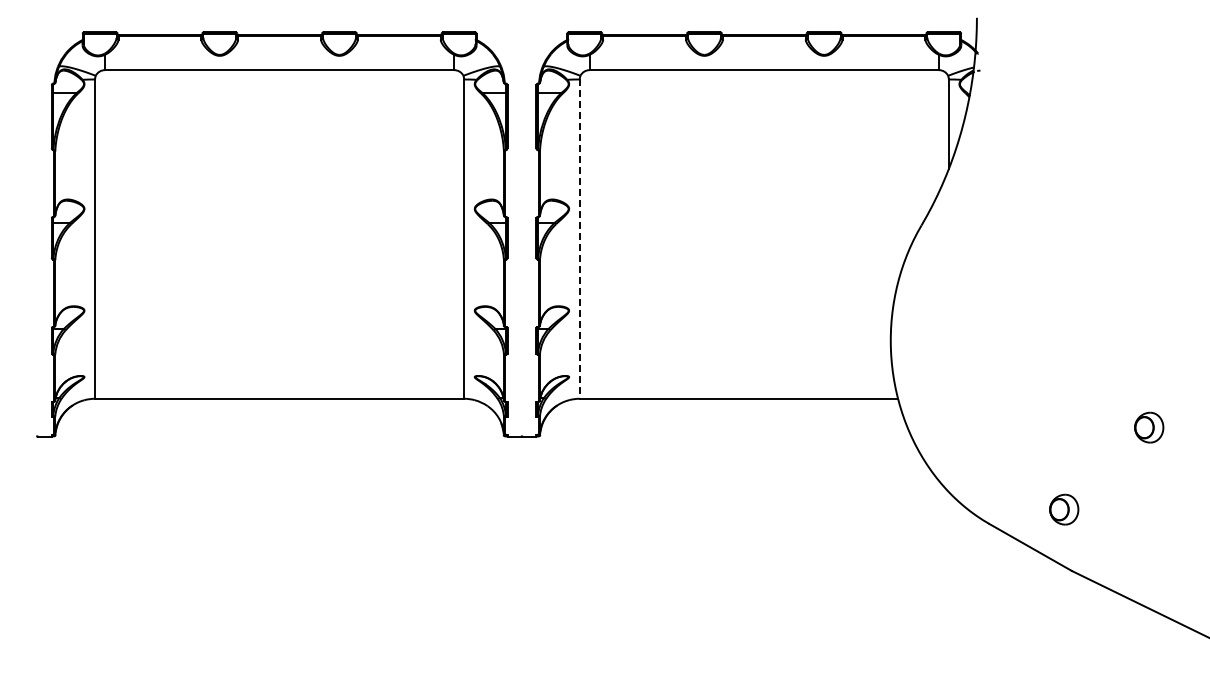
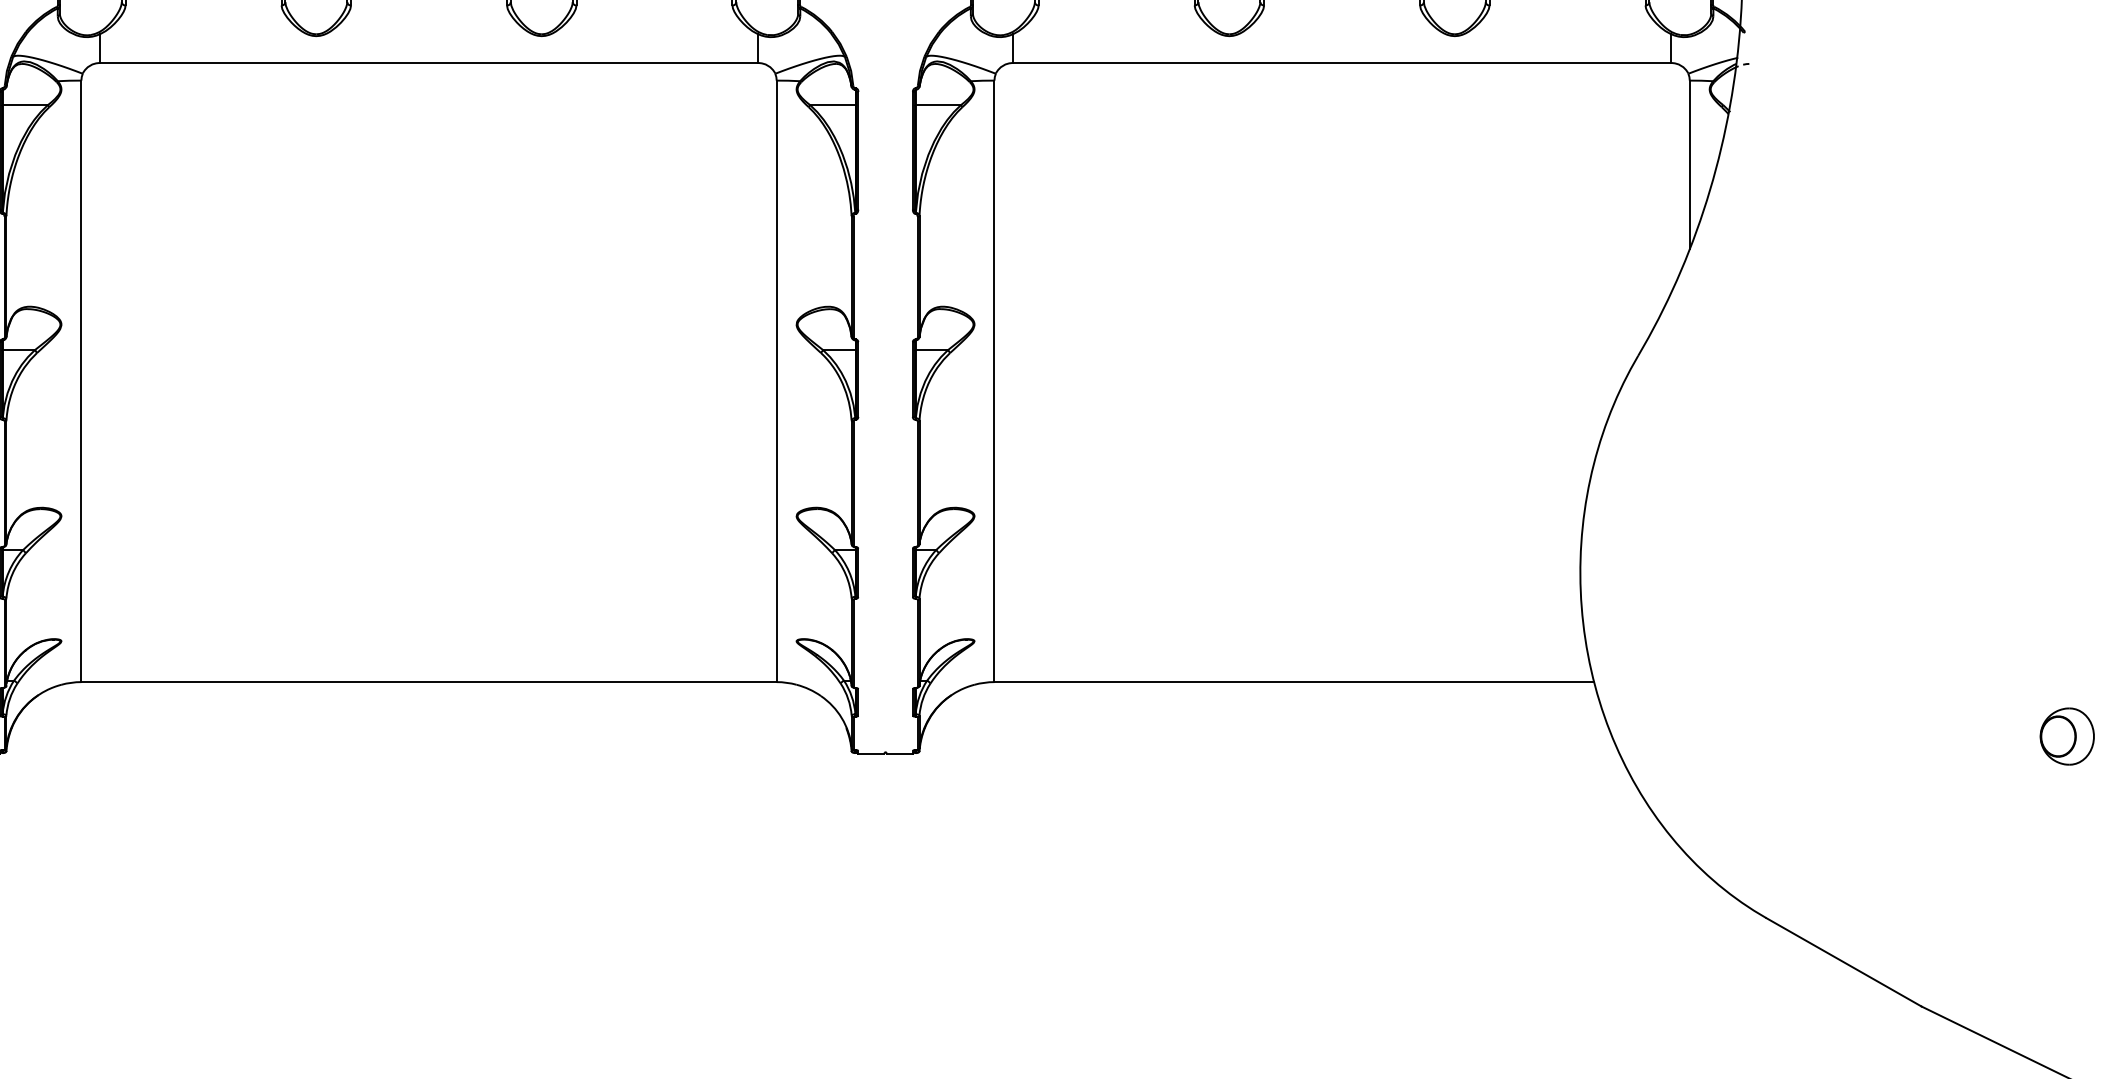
line: (579, 239) -> (993, 382), dashed -> solid
part: (1064, 509) -> (1907, 890), removed

